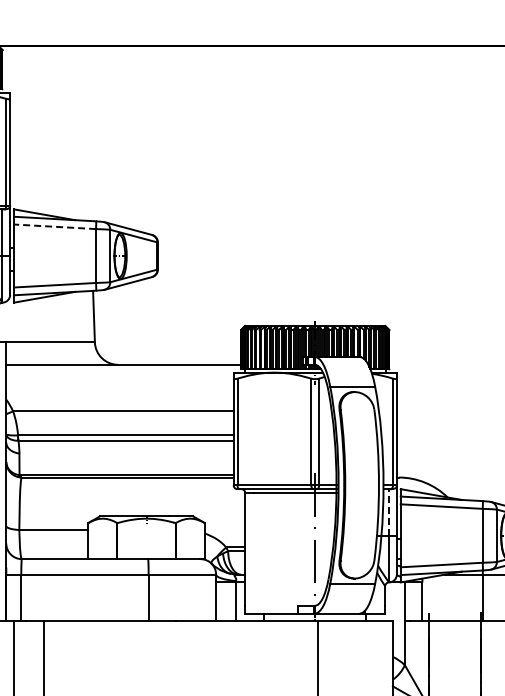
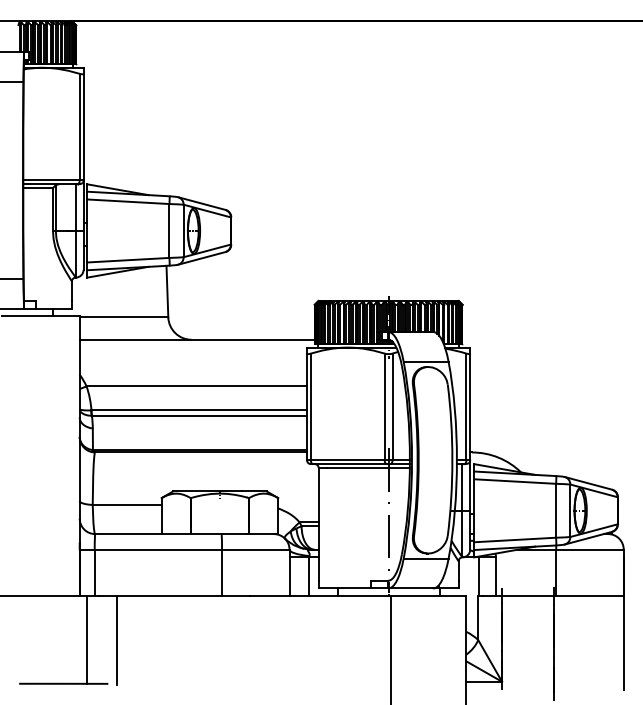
line: (54, 226) -> (127, 201), dashed -> solid
line: (389, 511) -> (462, 486), dashed -> solid

